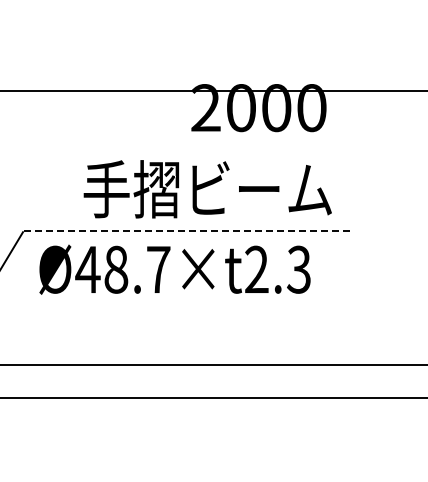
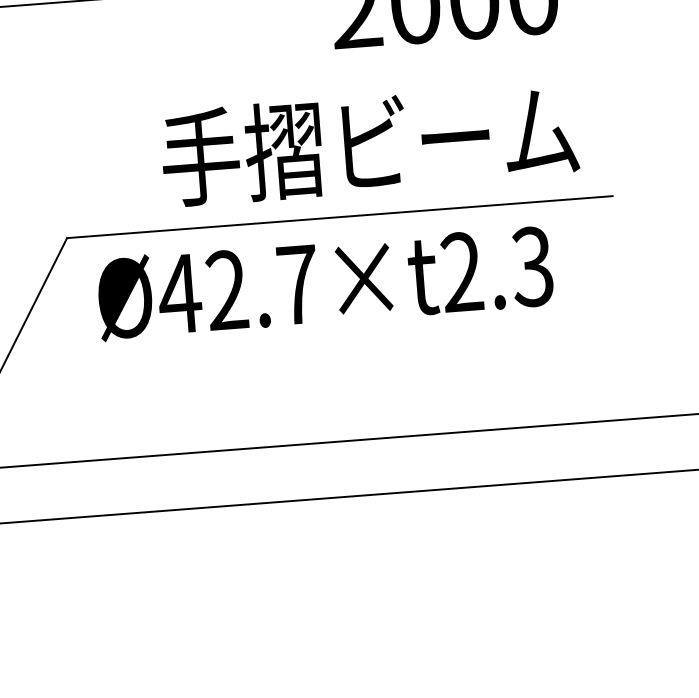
line: (187, 231) -> (341, 217), dashed -> solid
text: (116, 269) -> (227, 289), Ø48.7×t2.3 -> Ø42.7×t2.3

